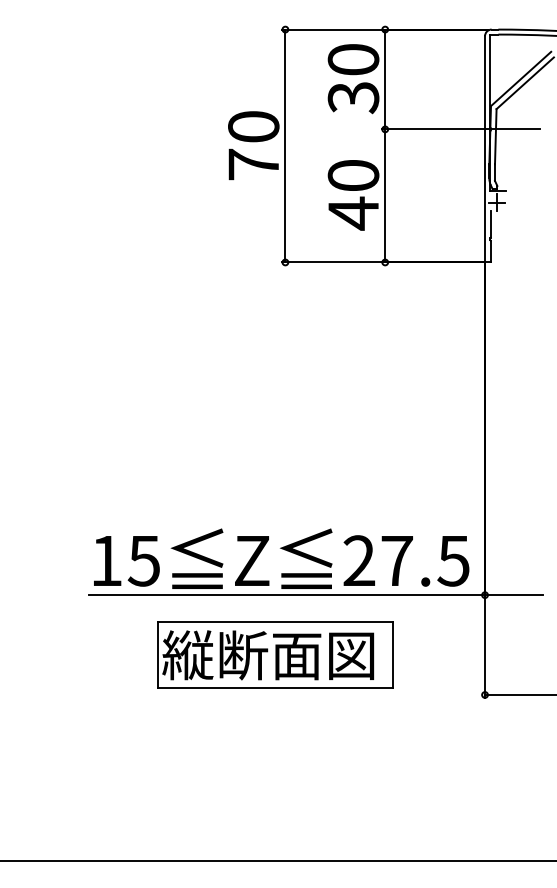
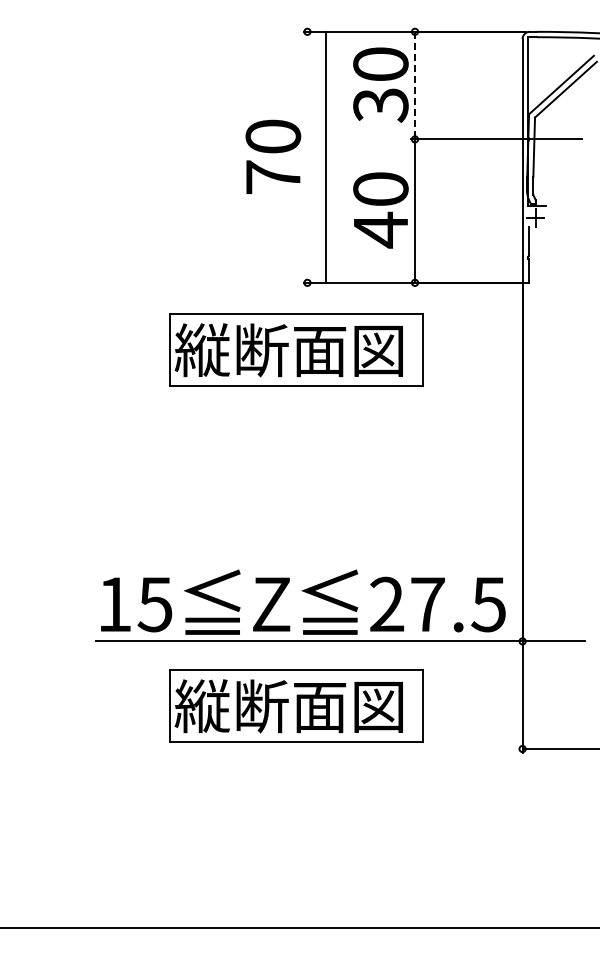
line: (385, 79) -> (415, 85), solid -> dashed
line: (285, 145) -> (326, 156), moved
part: (275, 324) -> (296, 349), added

